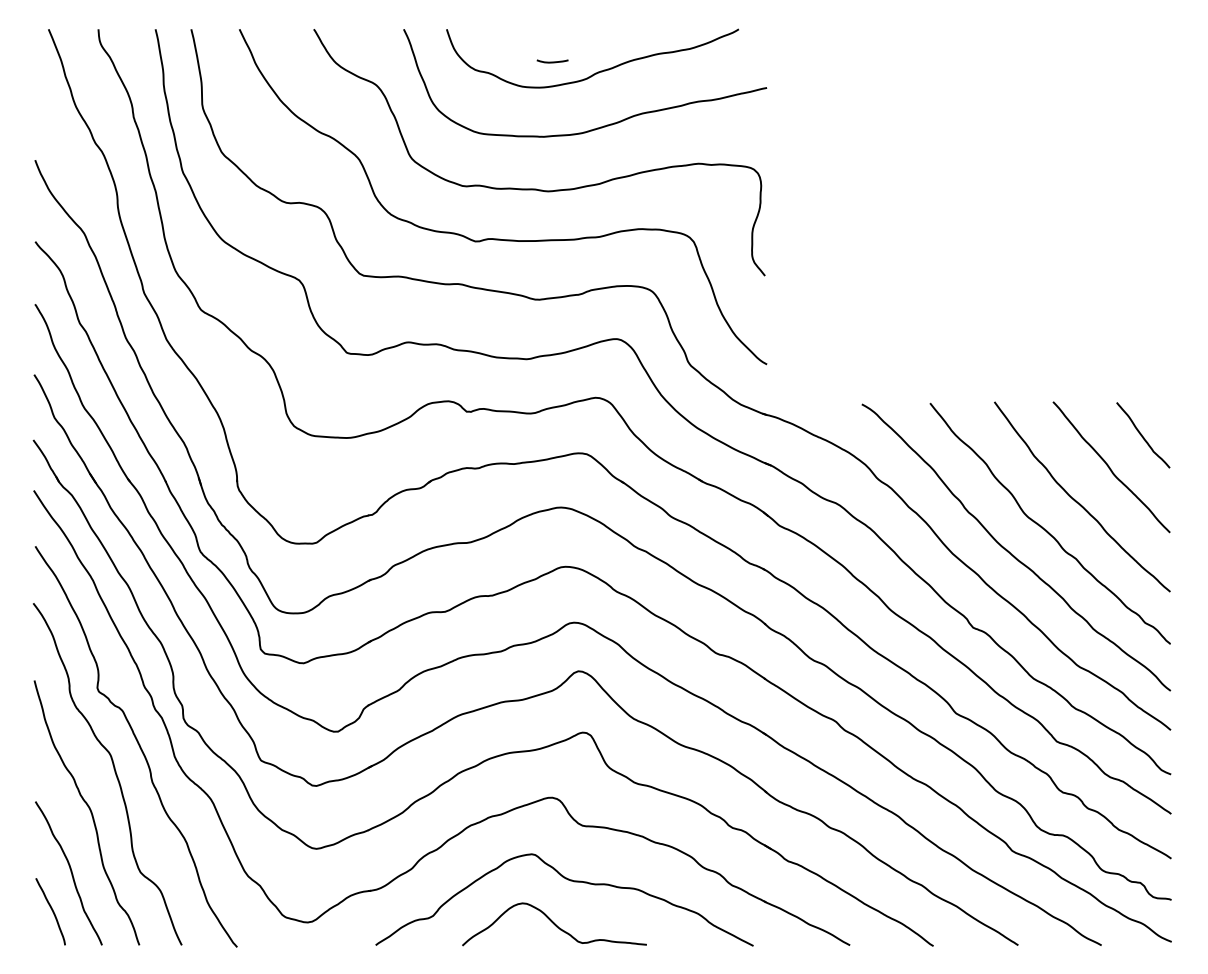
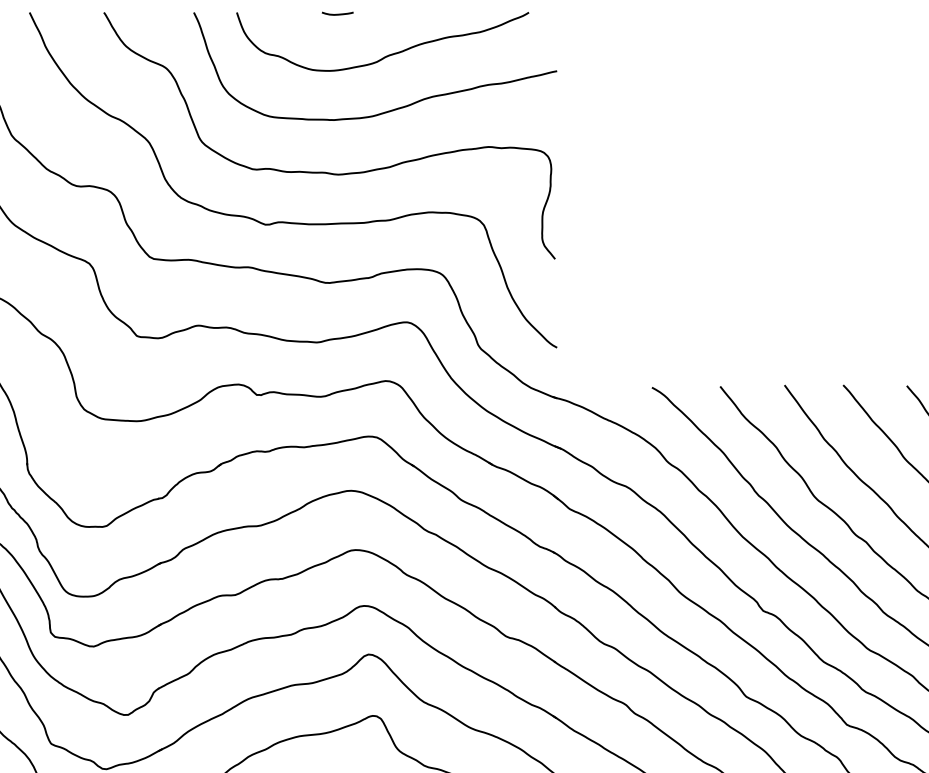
curve: (552, 61) -> (337, 13), moved

